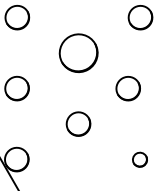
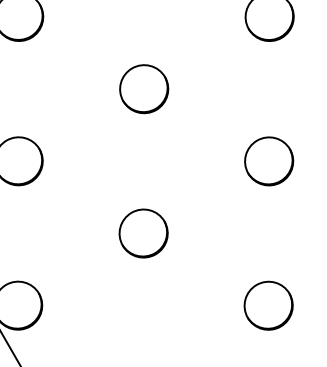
part: (78, 52) -> (143, 87), size x0.62
part: (127, 88) -> (267, 161), moved
part: (139, 159) -> (267, 305), size x1.67

